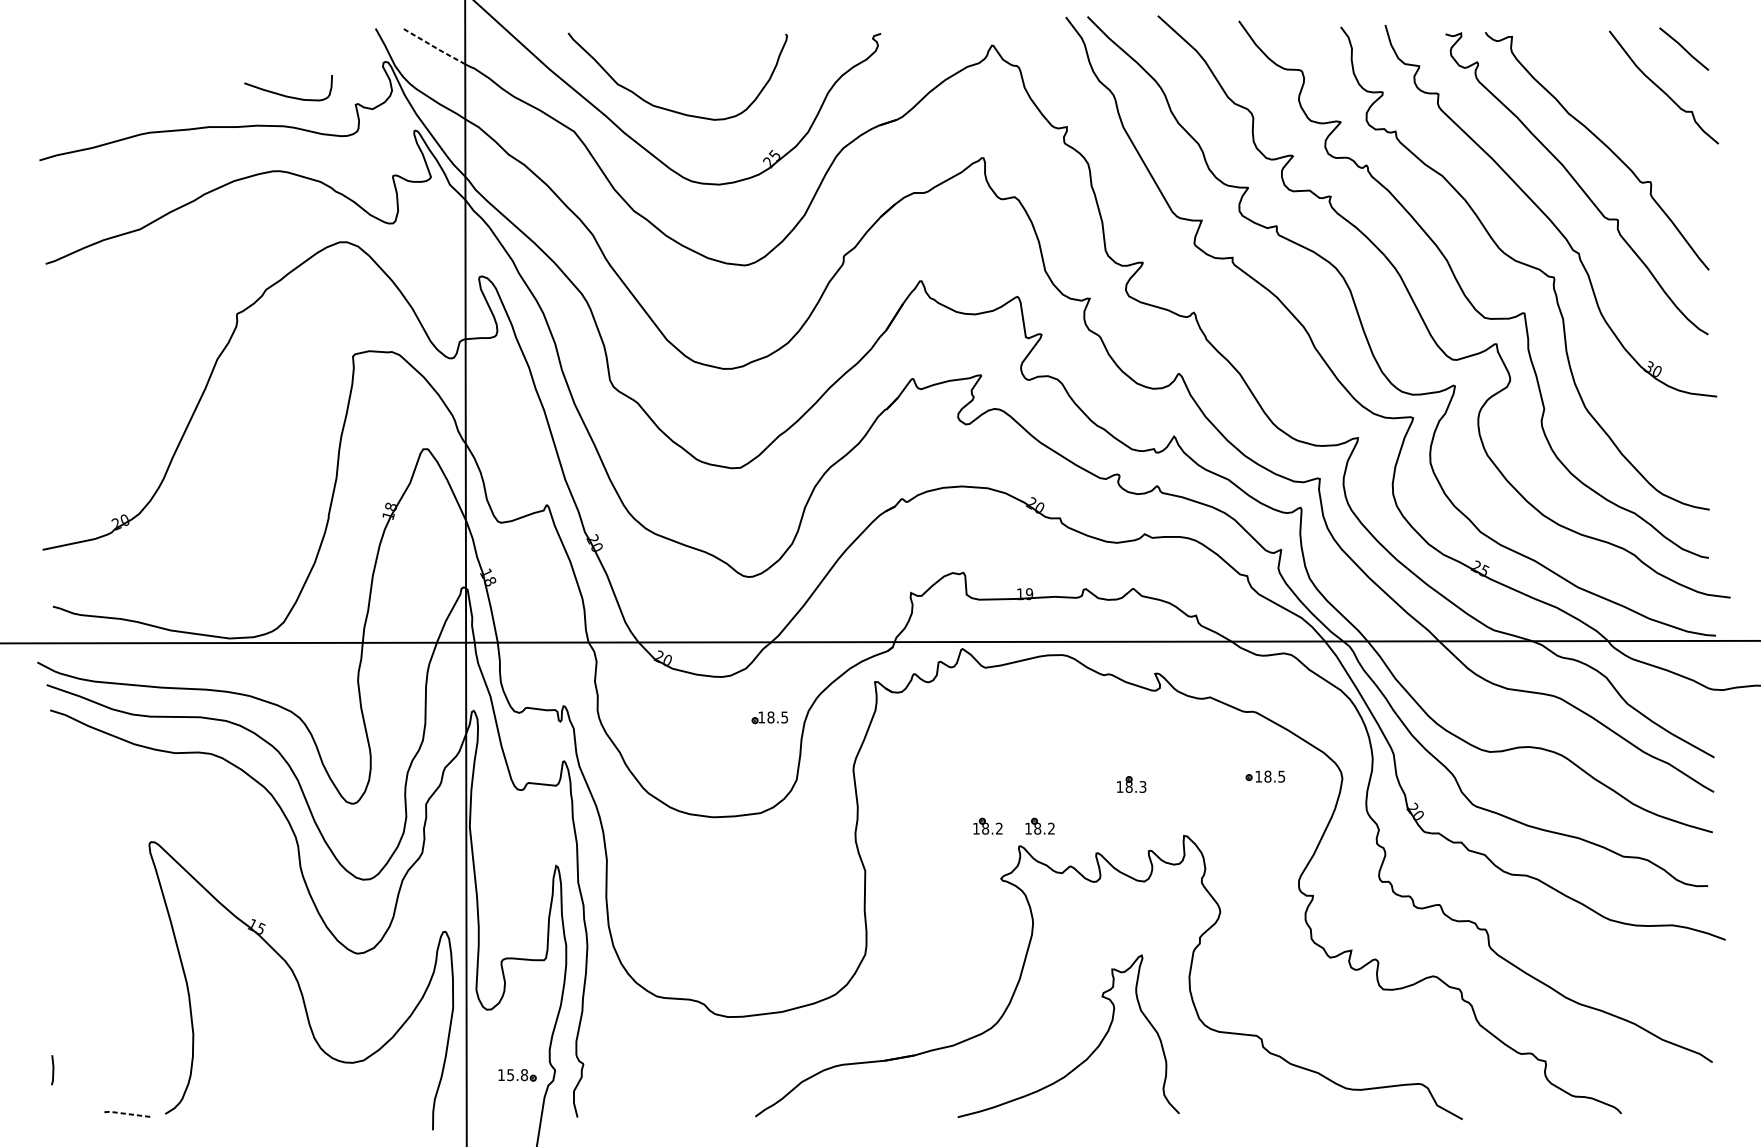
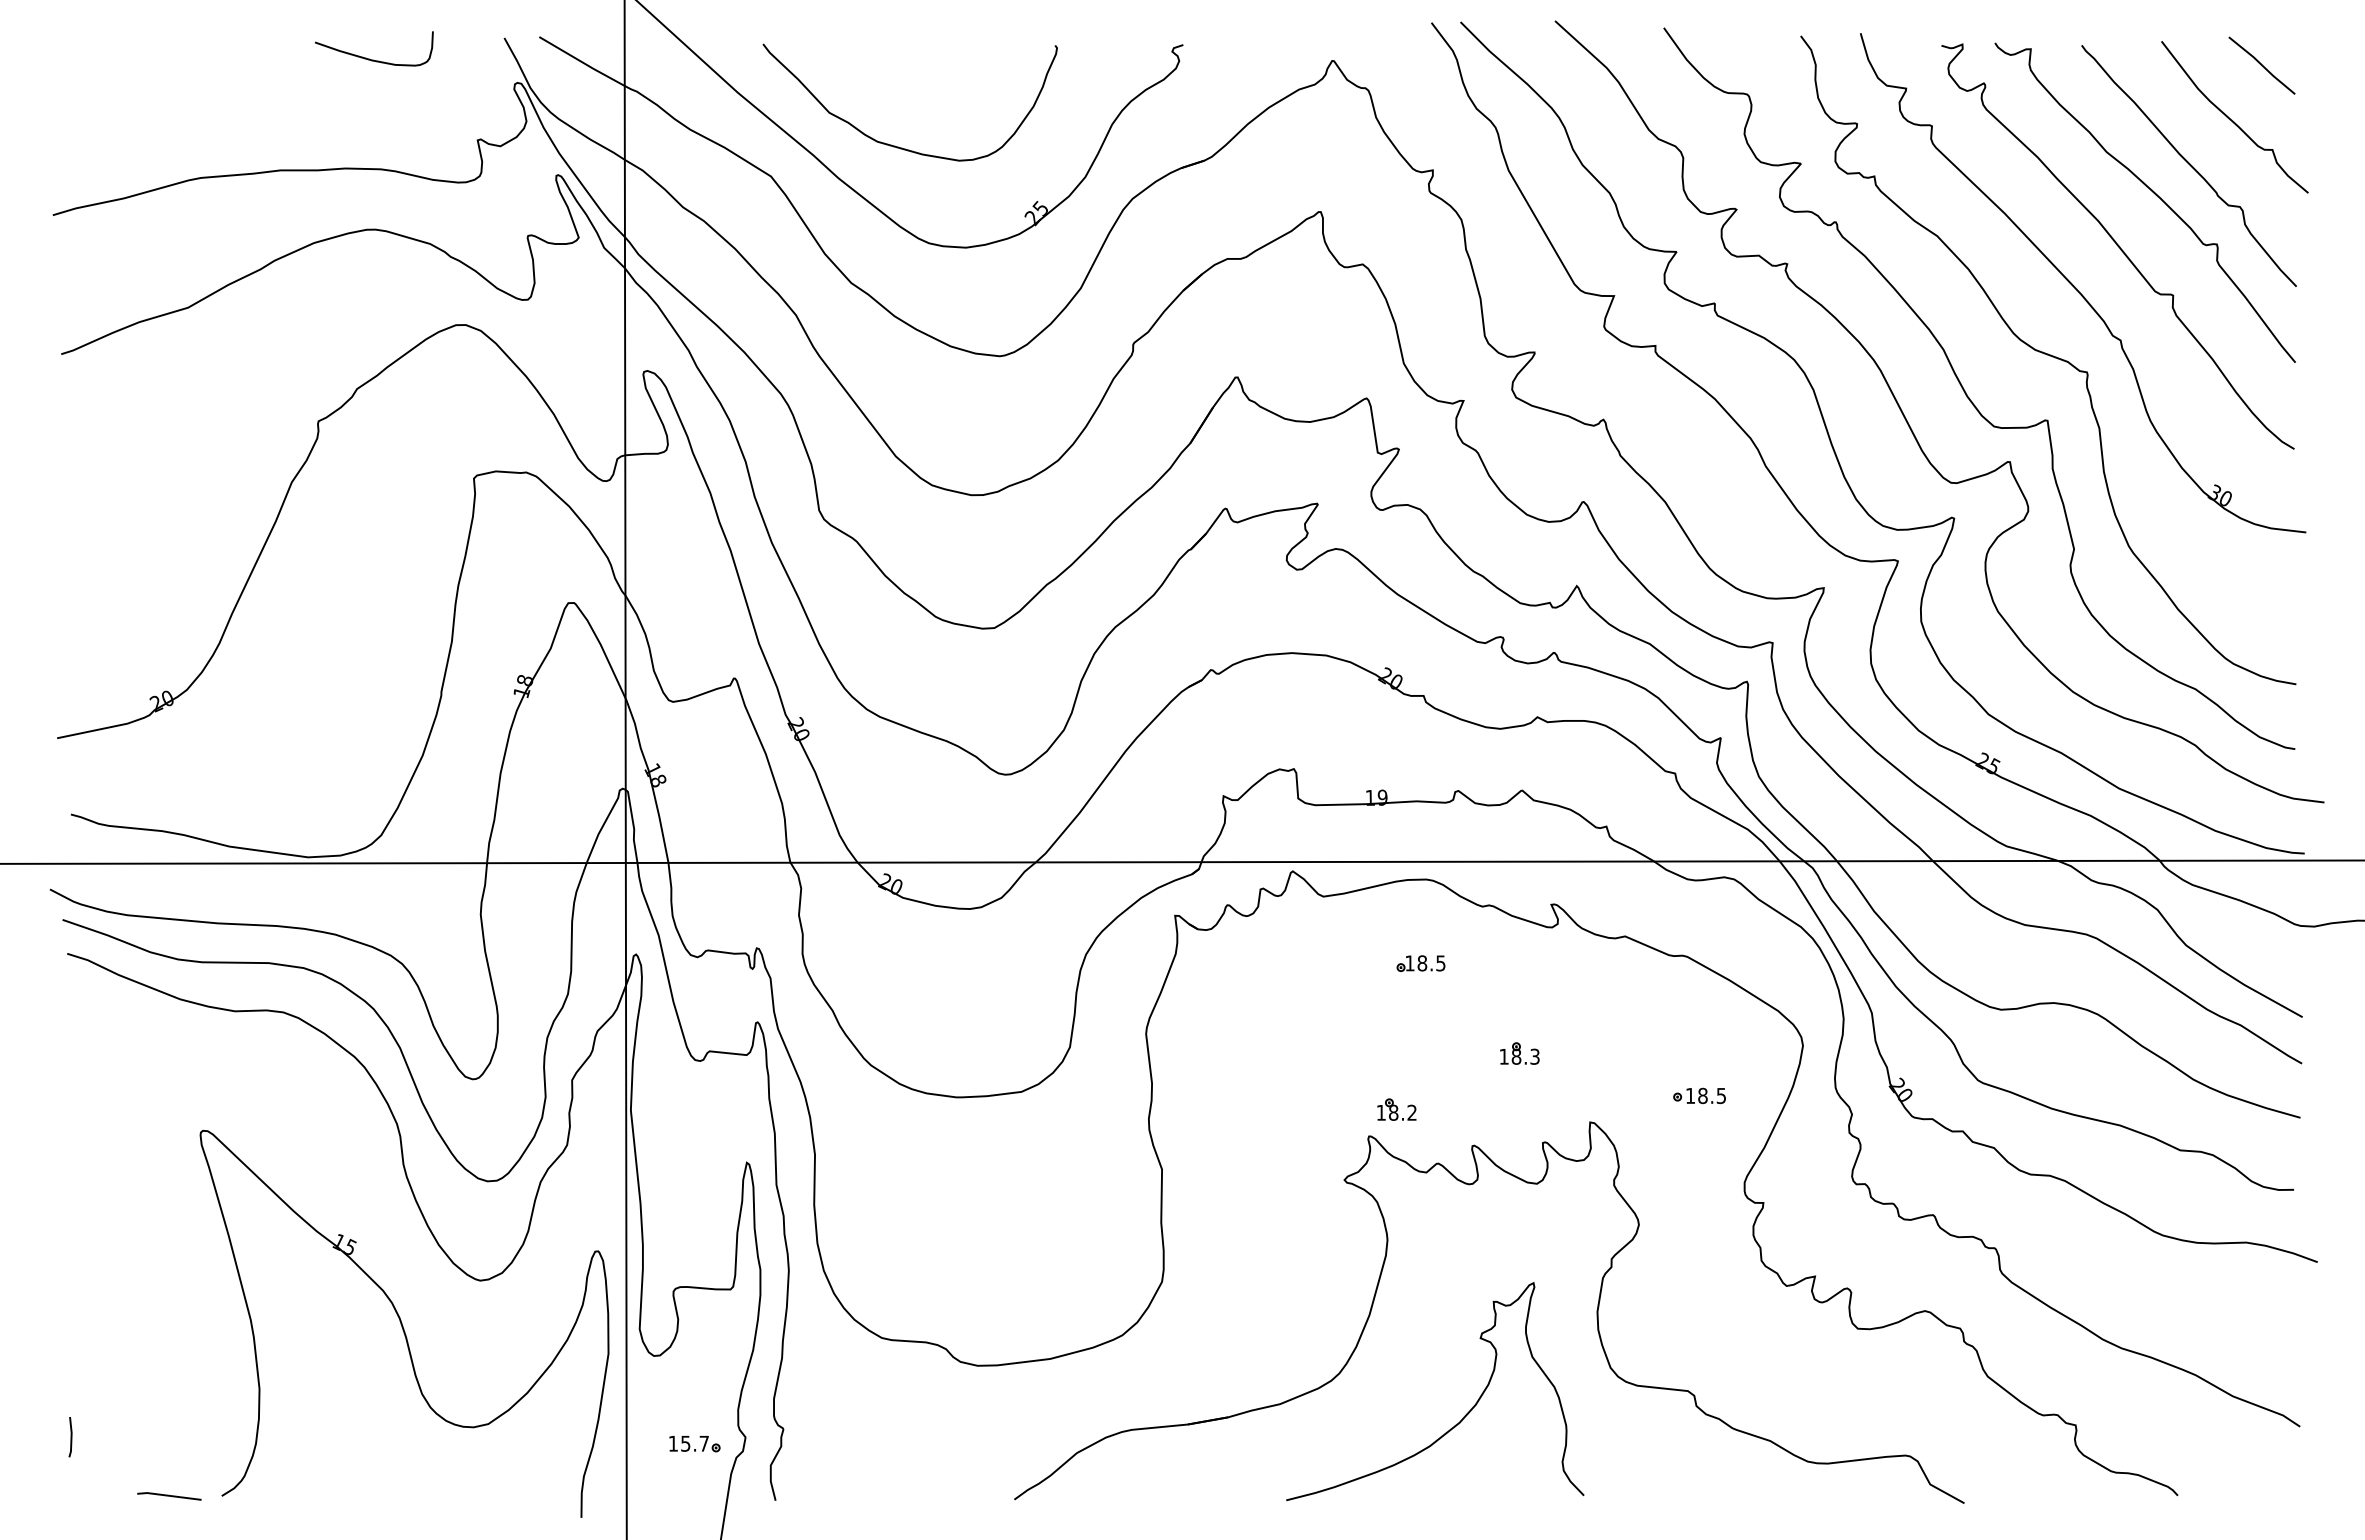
line: (433, 46) -> (582, 62), dashed -> solid
curve: (287, 95) -> (373, 59), moved
curve: (1629, 122) -> (2188, 164), added
part: (769, 717) -> (1420, 963), moved
part: (1265, 776) -> (1699, 1095), moved
part: (987, 826) -> (1326, 1109), removed
text: (524, 1074) -> (704, 1443), 15.8 -> 15.7
line: (124, 1113) -> (167, 1495), dashed -> solid

